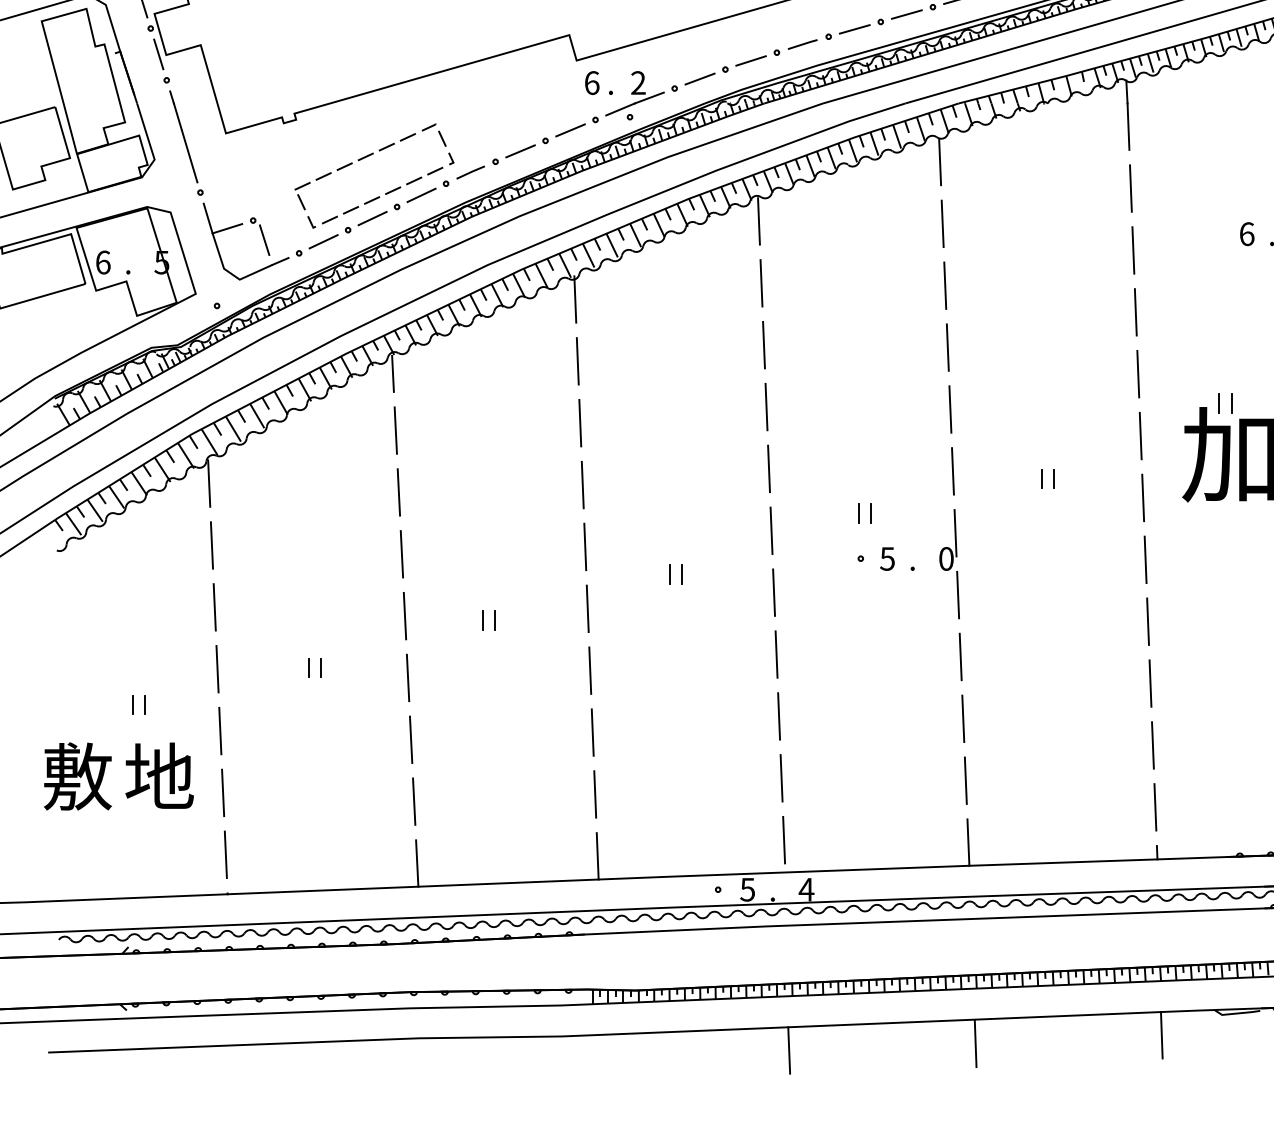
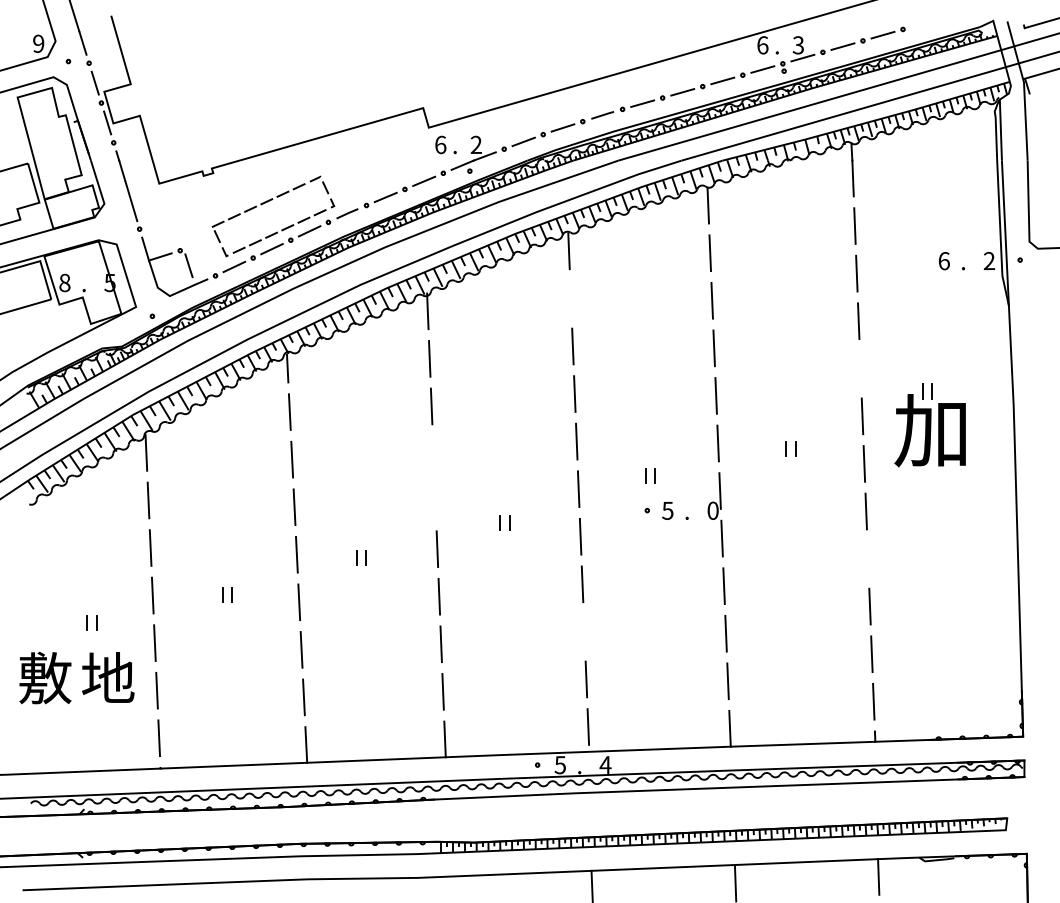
text: (102, 261) -> (64, 282), 6 -> 8
line: (760, 282) -> (570, 298), removed
line: (1138, 373) -> (860, 368), removed
line: (582, 484) -> (433, 453), removed
line: (585, 546) -> (435, 501), removed
line: (1147, 620) -> (867, 558), removed
line: (779, 715) -> (584, 631), removed

